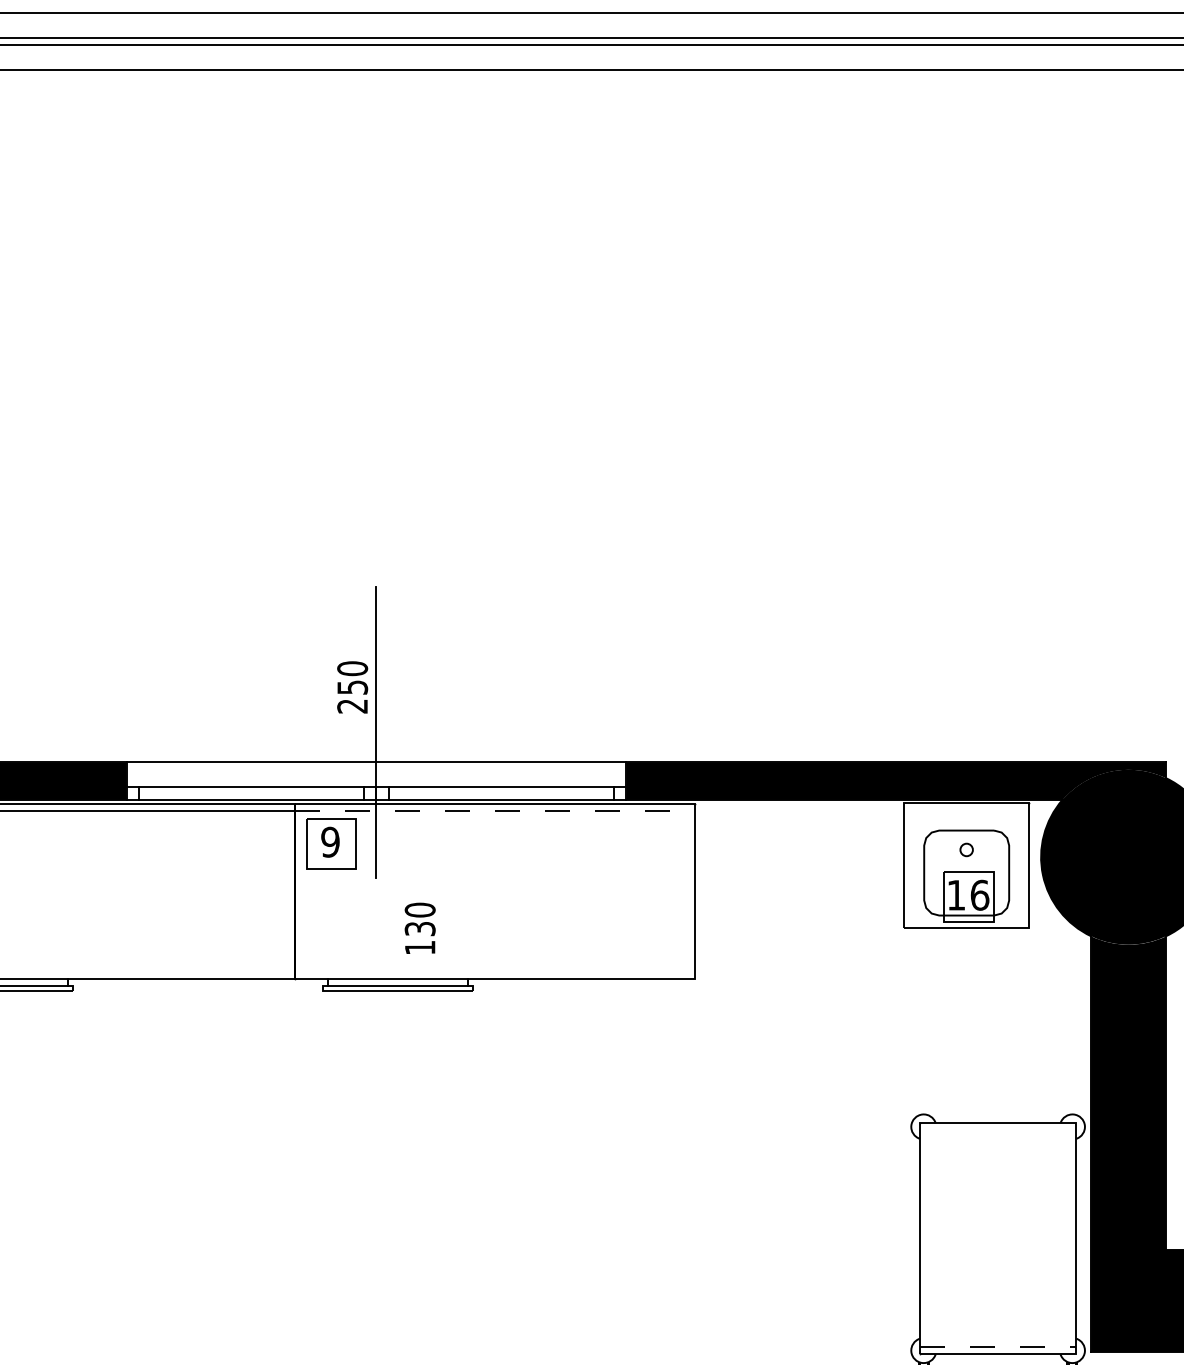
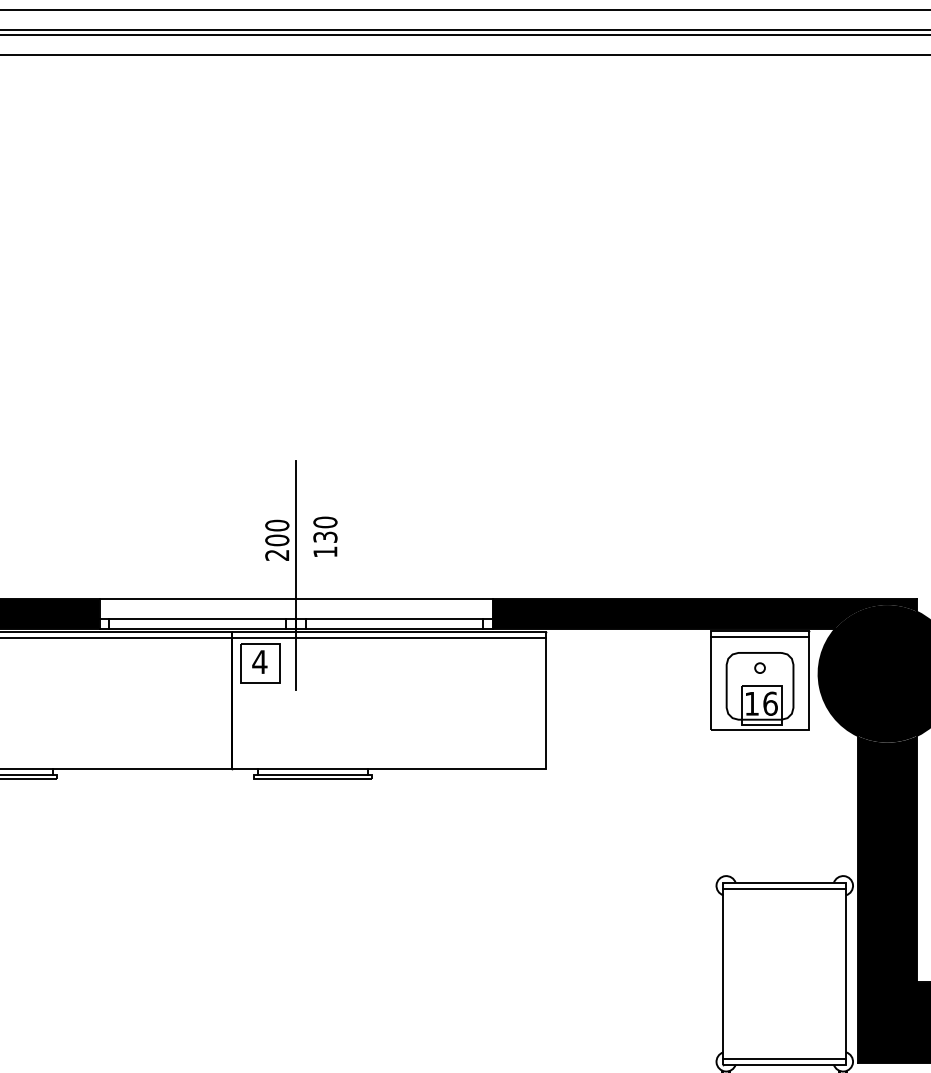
text: (352, 687) -> (277, 540), 250 -> 200
line: (495, 810) -> (389, 637), dashed -> solid
line: (965, 810) -> (759, 637), added
text: (329, 842) -> (259, 662), 9 -> 4
text: (420, 927) -> (325, 536), moved
line: (997, 1130) -> (784, 888), added
line: (999, 1346) -> (785, 1058), dashed -> solid

